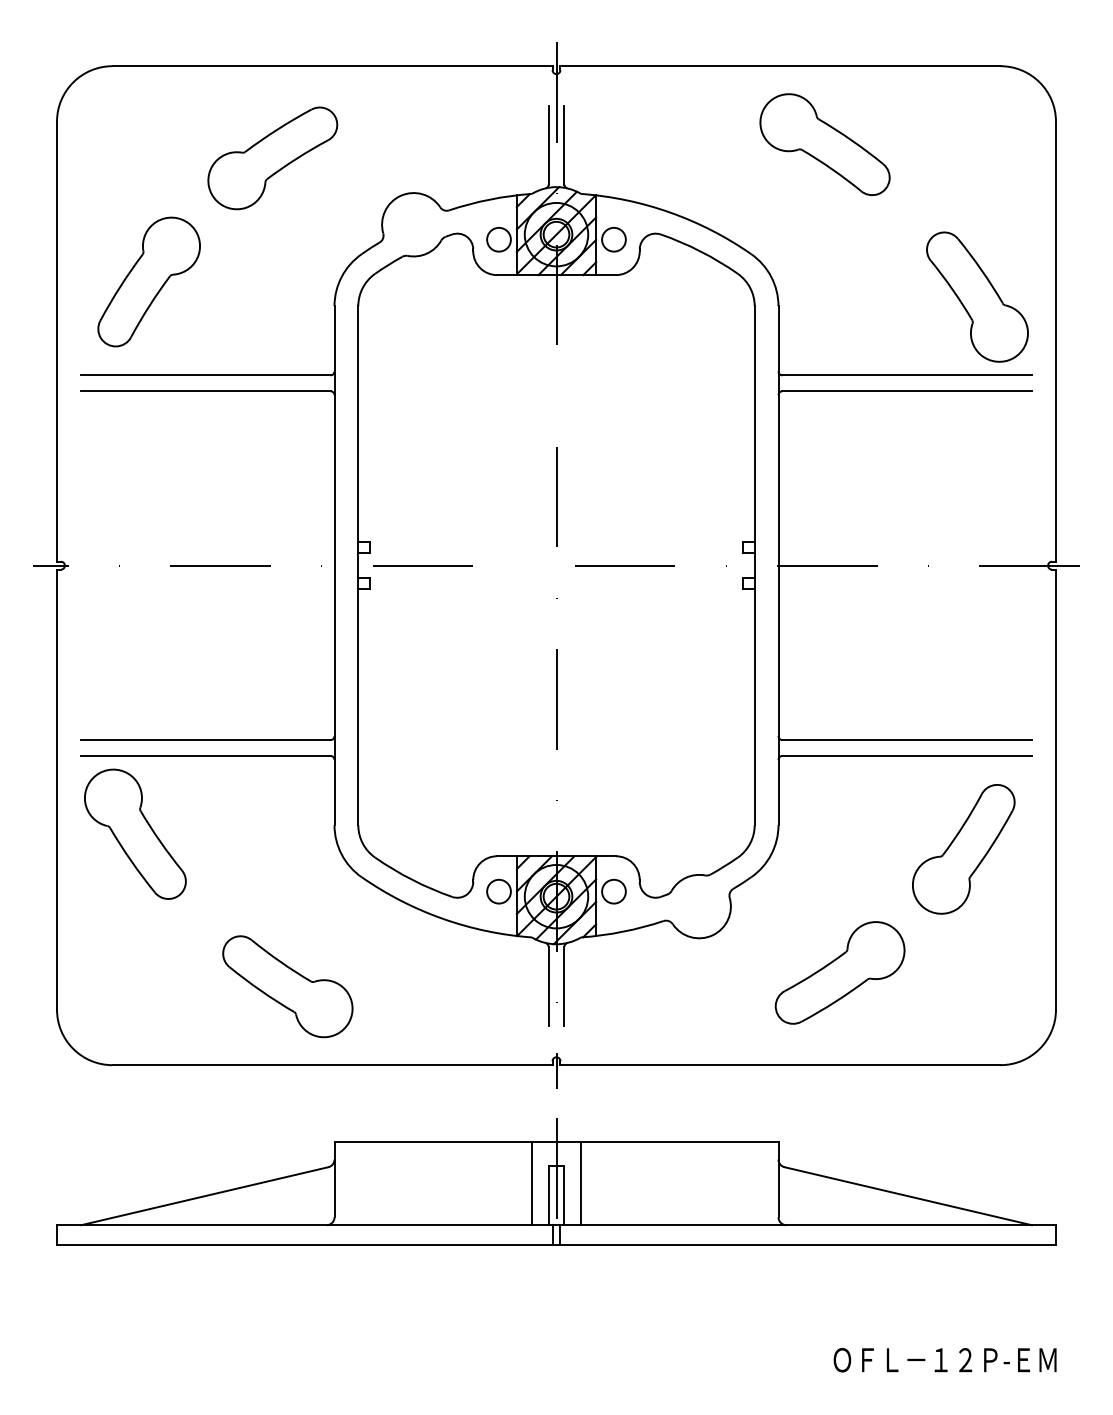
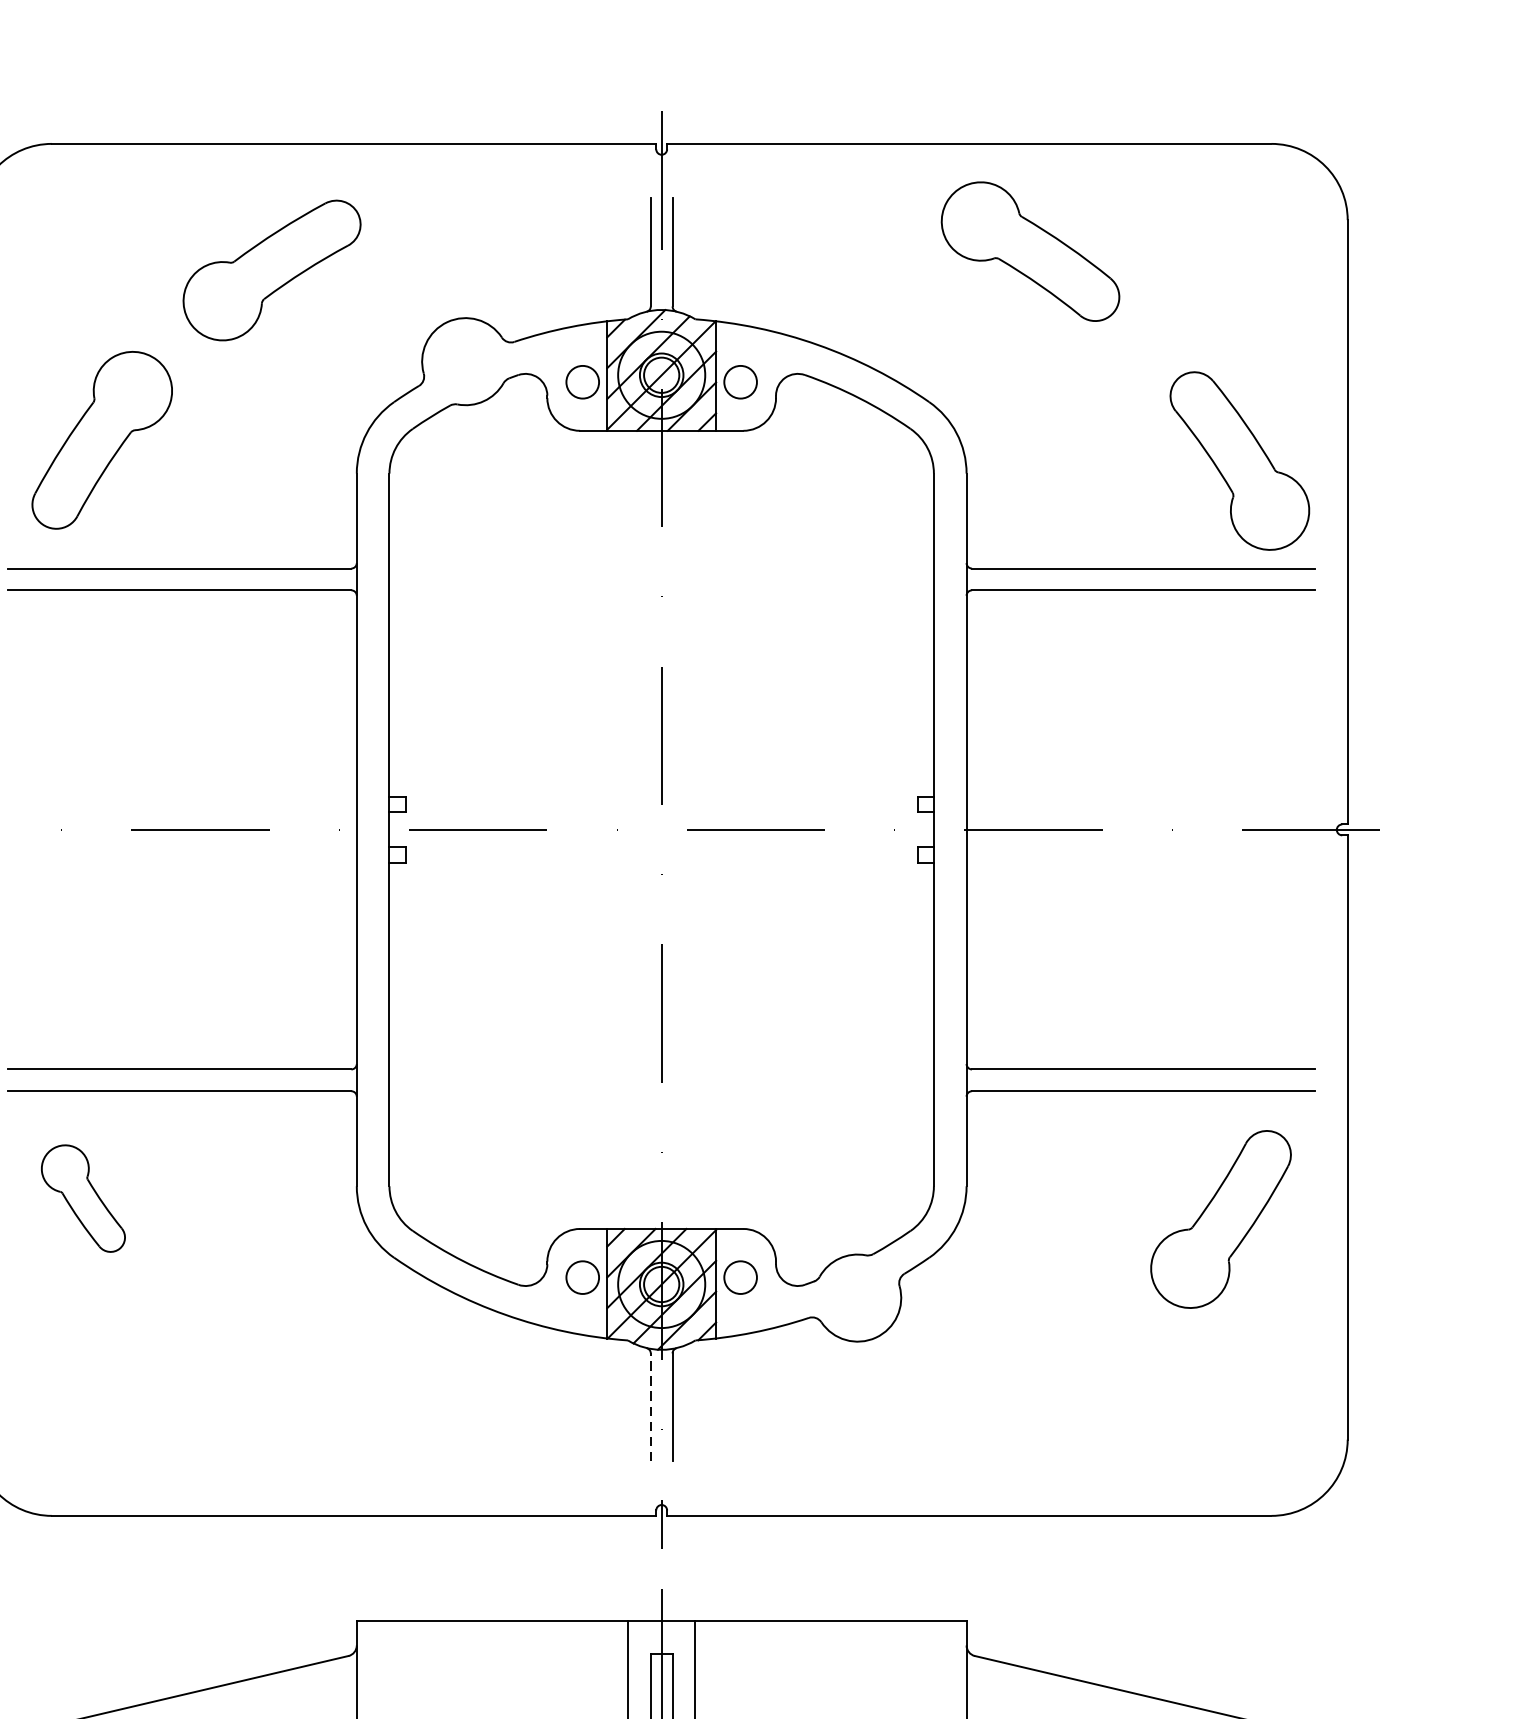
part: (135, 833) -> (83, 1197), size x0.6
part: (839, 972) -> (1050, 1388), removed
line: (548, 985) -> (650, 1406), solid -> dashed
part: (287, 986) -> (292, 1407), removed

